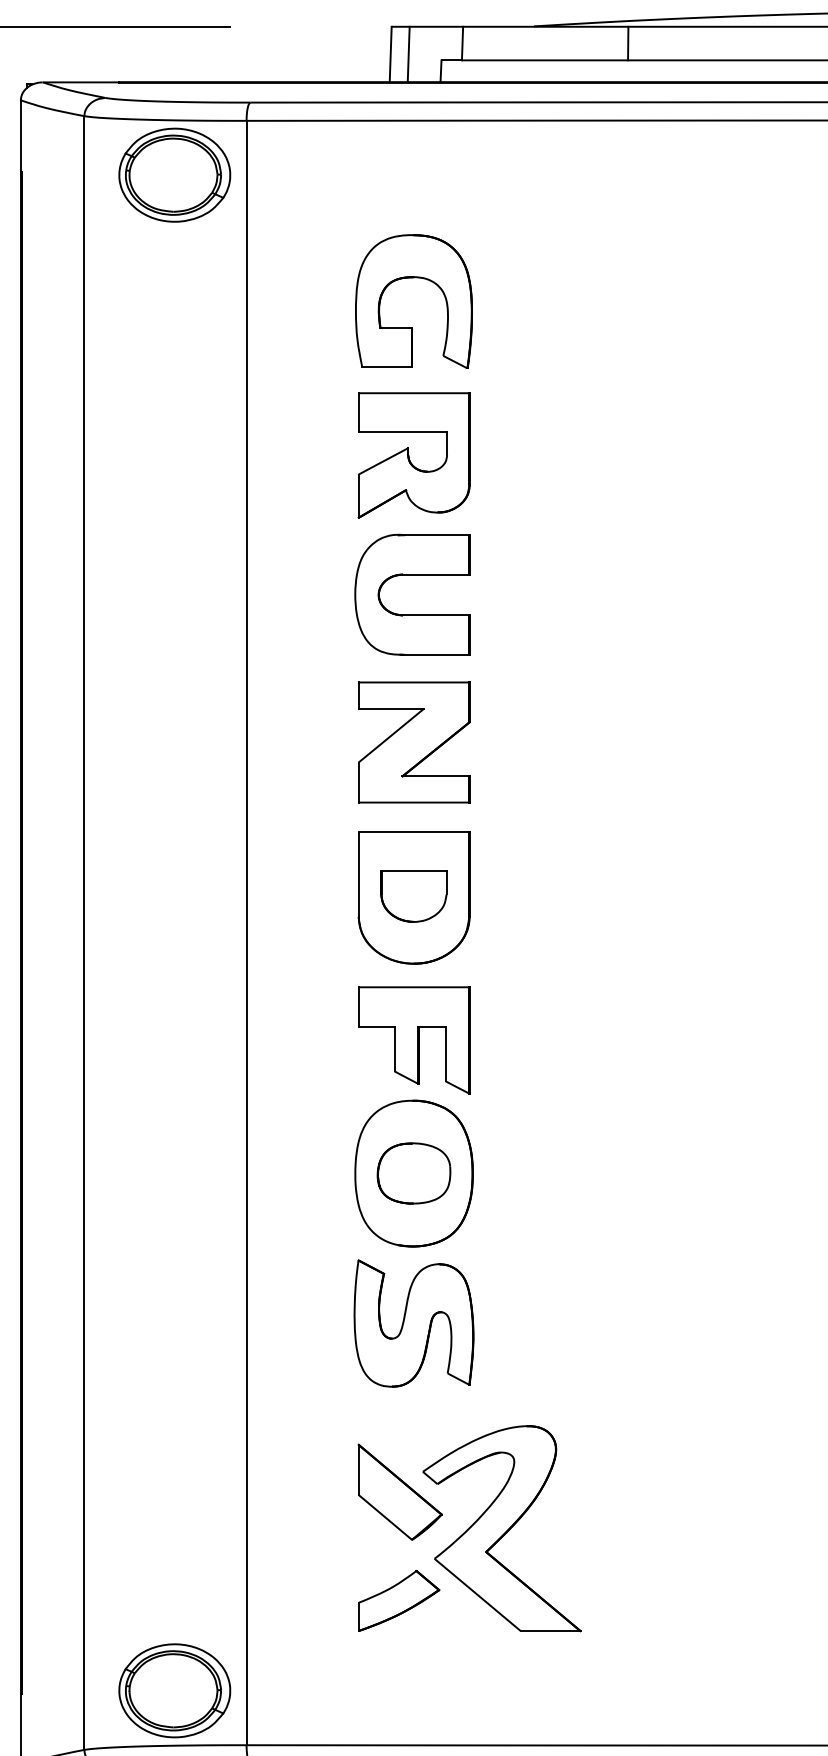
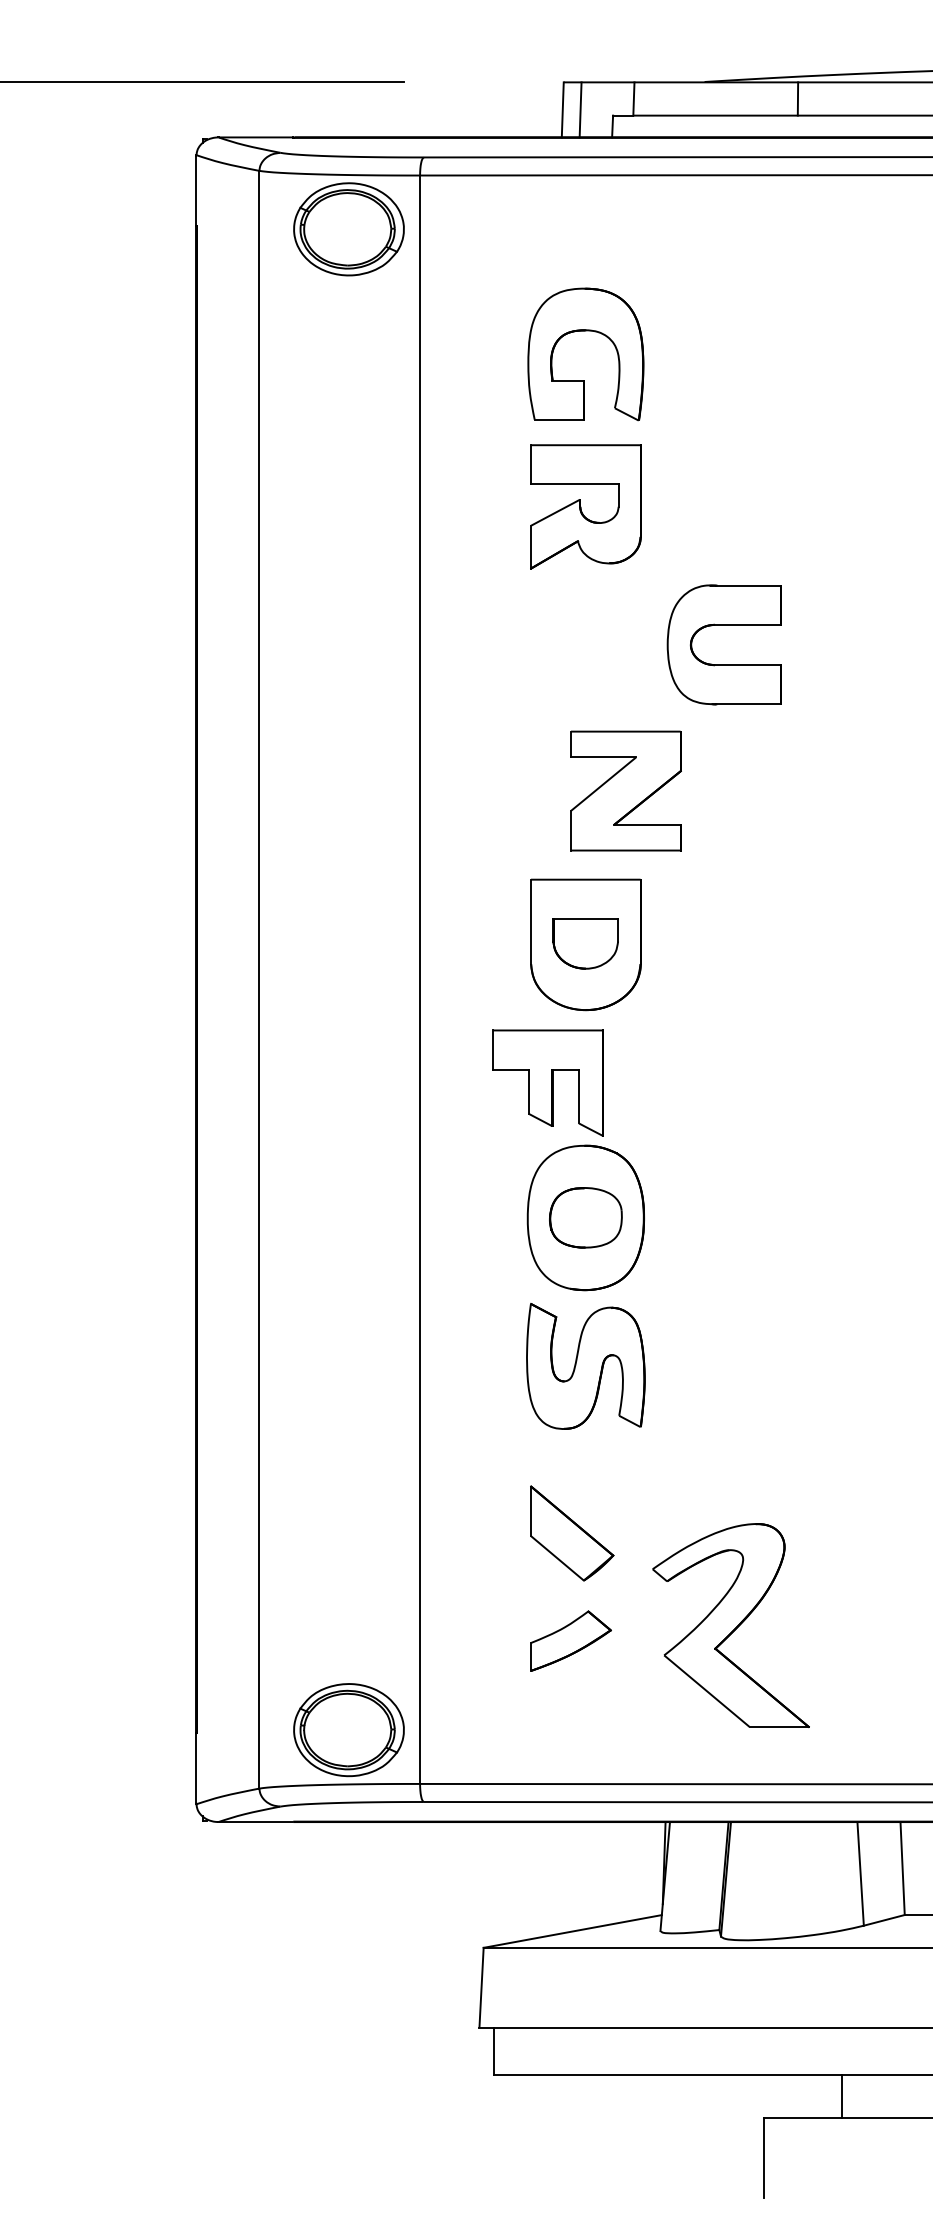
part: (411, 575) -> (723, 625), moved
part: (413, 741) -> (625, 790), moved
part: (413, 1039) -> (547, 1082), moved
part: (501, 1528) -> (730, 1625), moved

